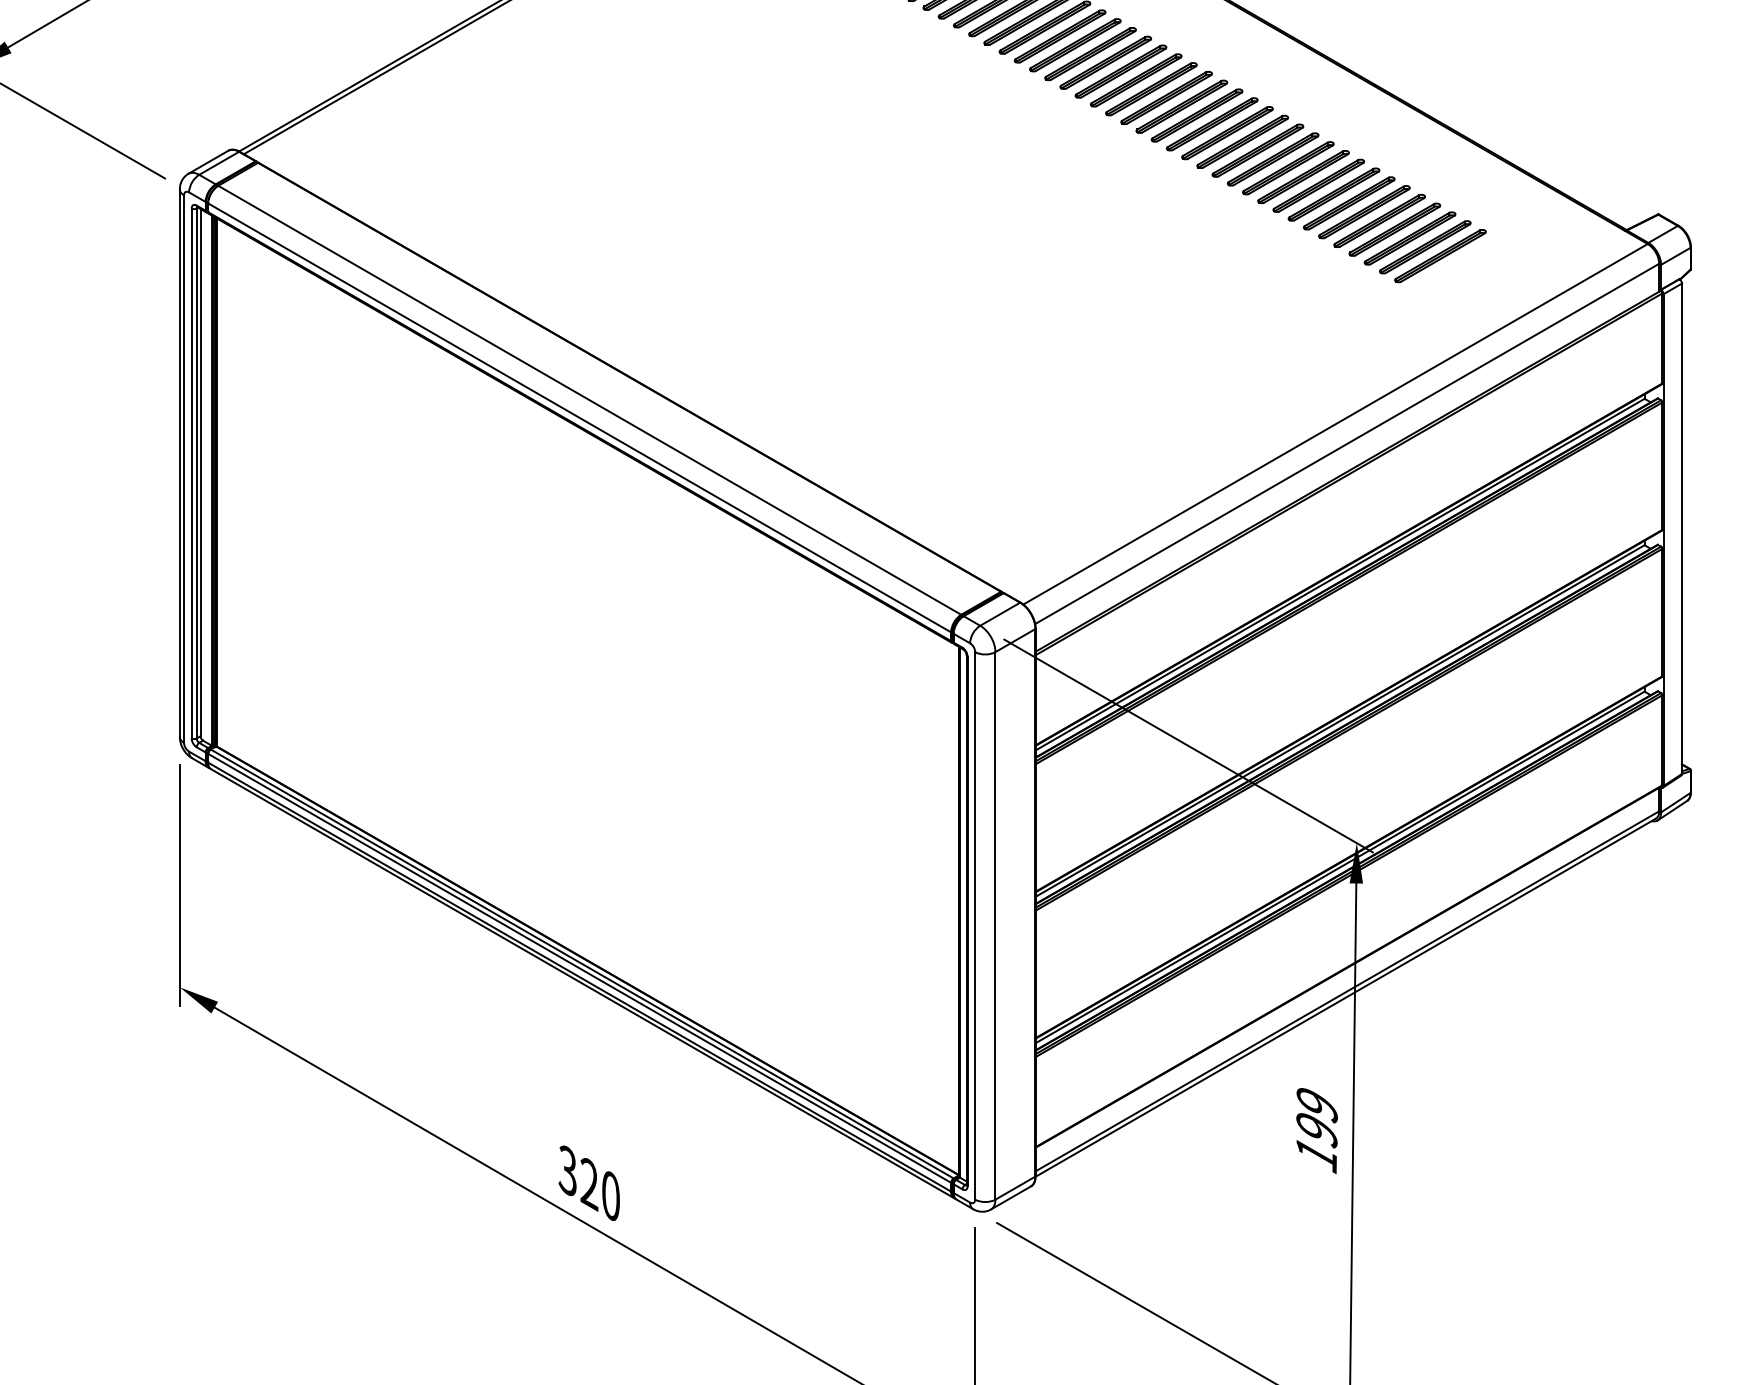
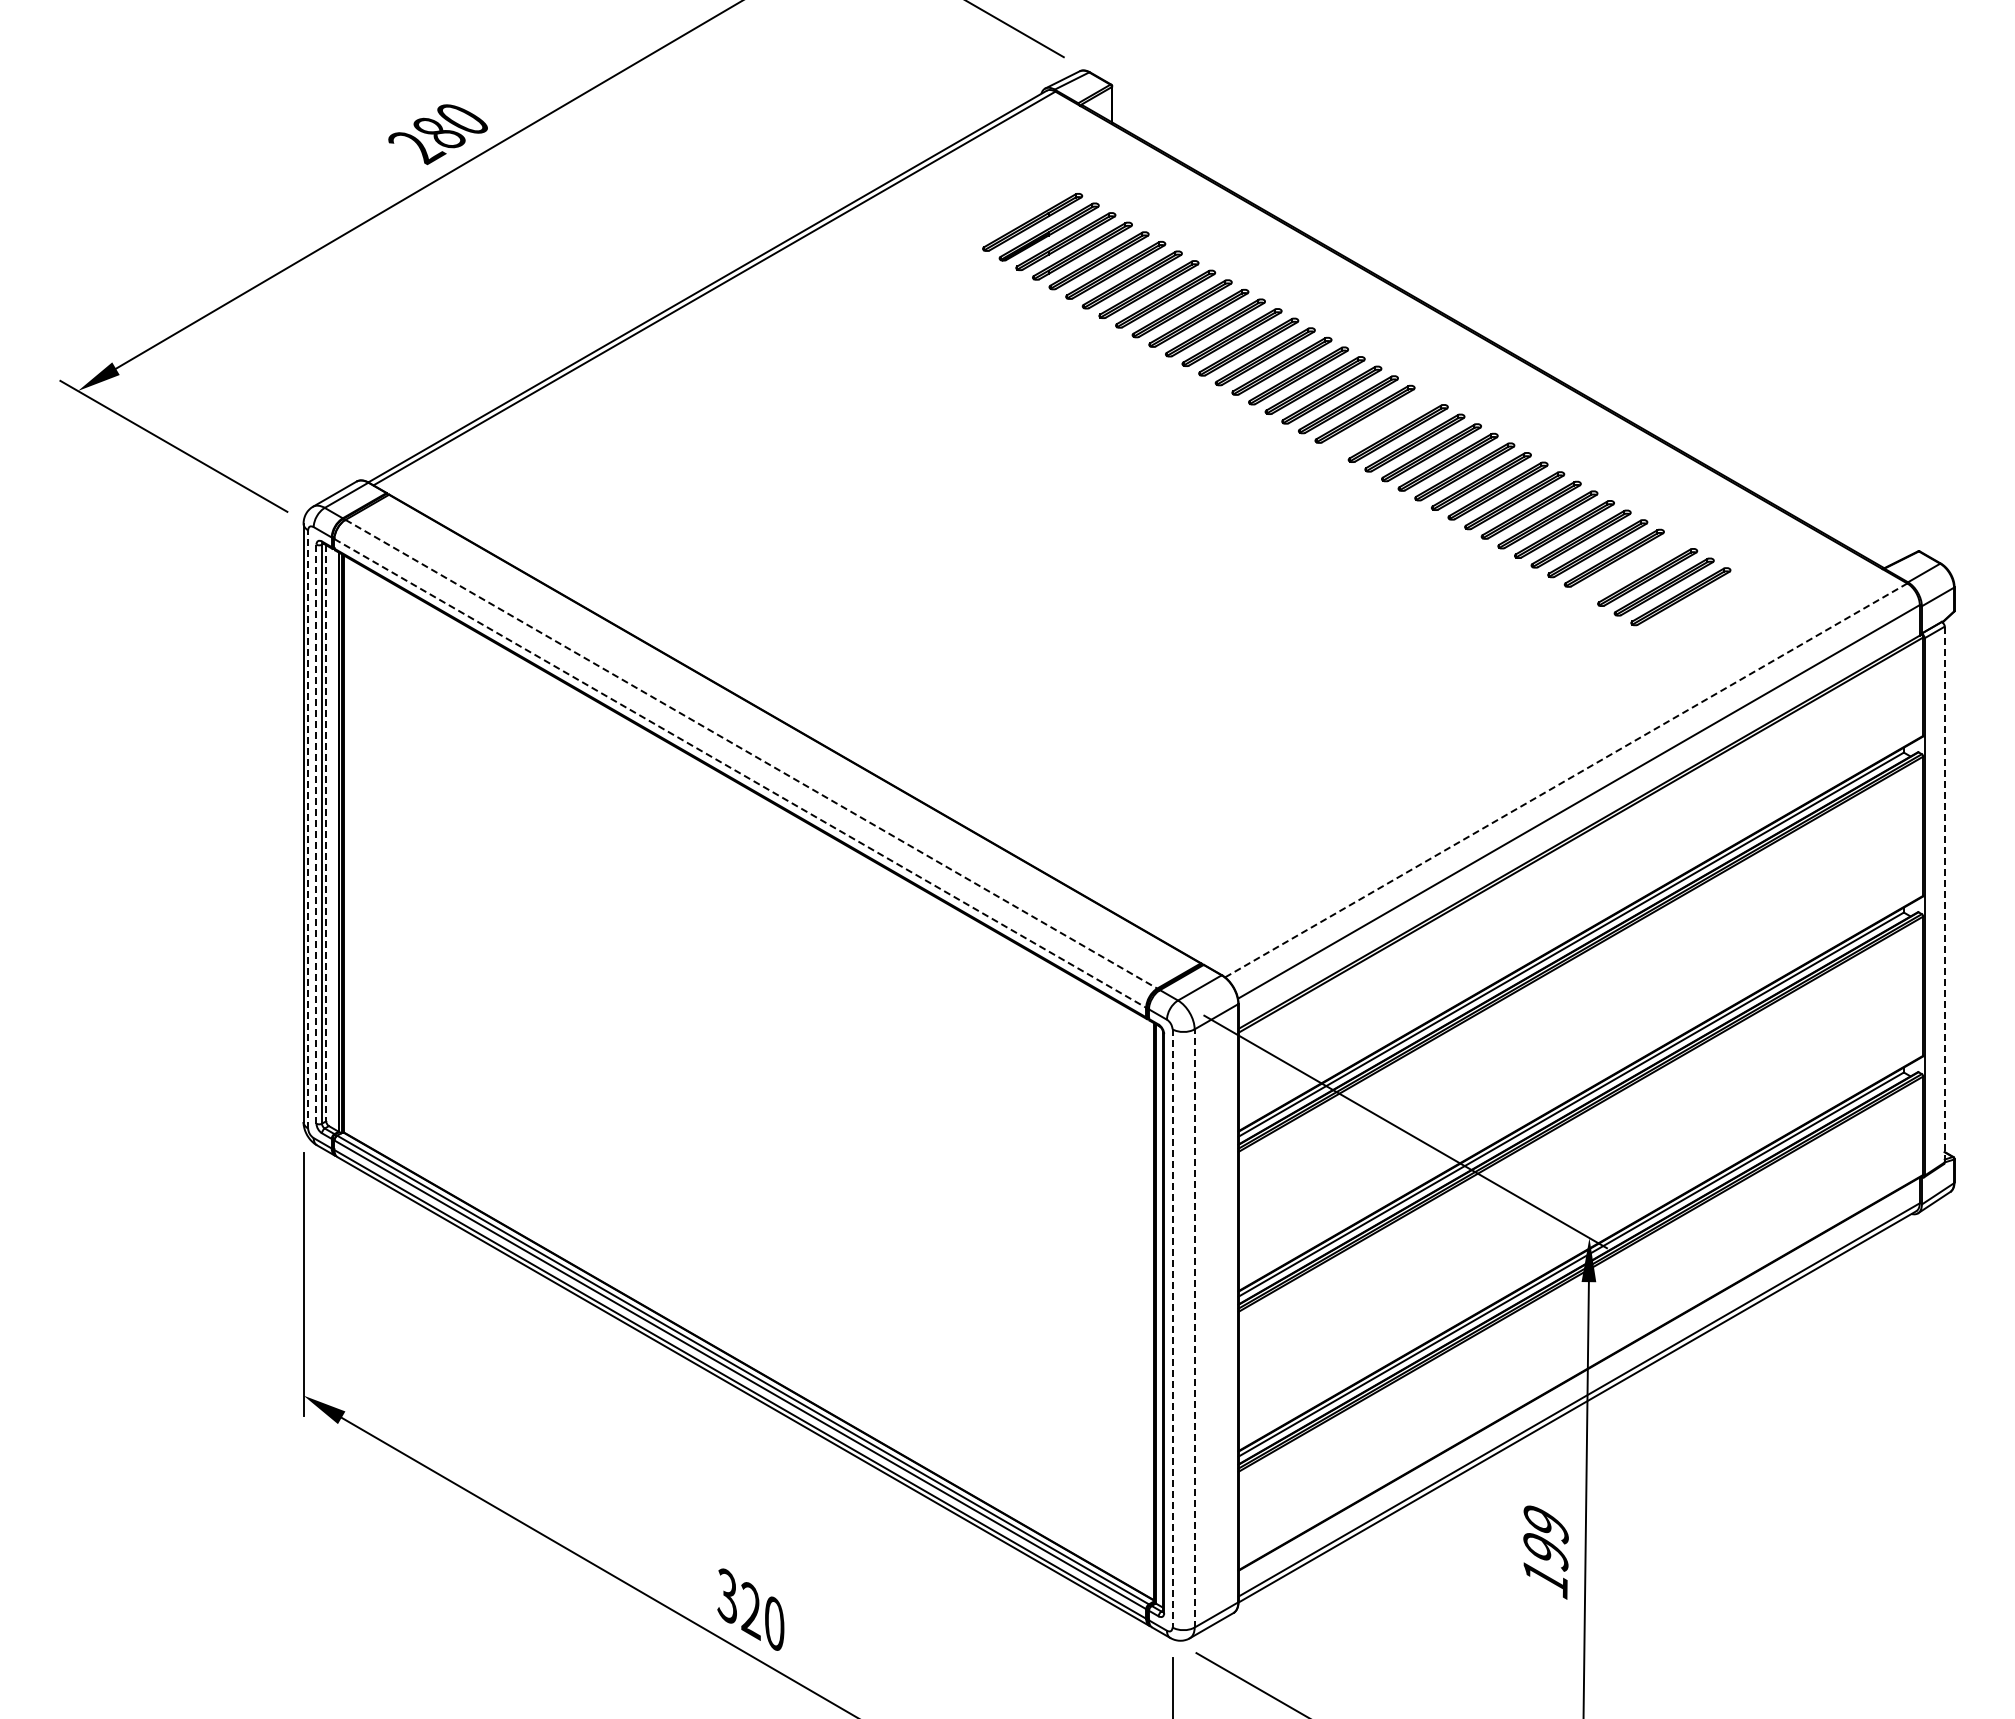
part: (1166, 97) -> (1381, 423), removed
part: (1394, 229) -> (1630, 567), removed
line: (589, 400) -> (751, 754), solid -> dashed
line: (579, 417) -> (740, 773), solid -> dashed
line: (1335, 424) -> (1566, 780), solid -> dashed
line: (184, 468) -> (308, 828), solid -> dashed
line: (200, 472) -> (326, 833), solid -> dashed
line: (191, 473) -> (316, 834), solid -> dashed
line: (1681, 528) -> (1944, 894), solid -> dashed
line: (975, 925) -> (1172, 1328), solid -> dashed
line: (995, 925) -> (1194, 1327), solid -> dashed

